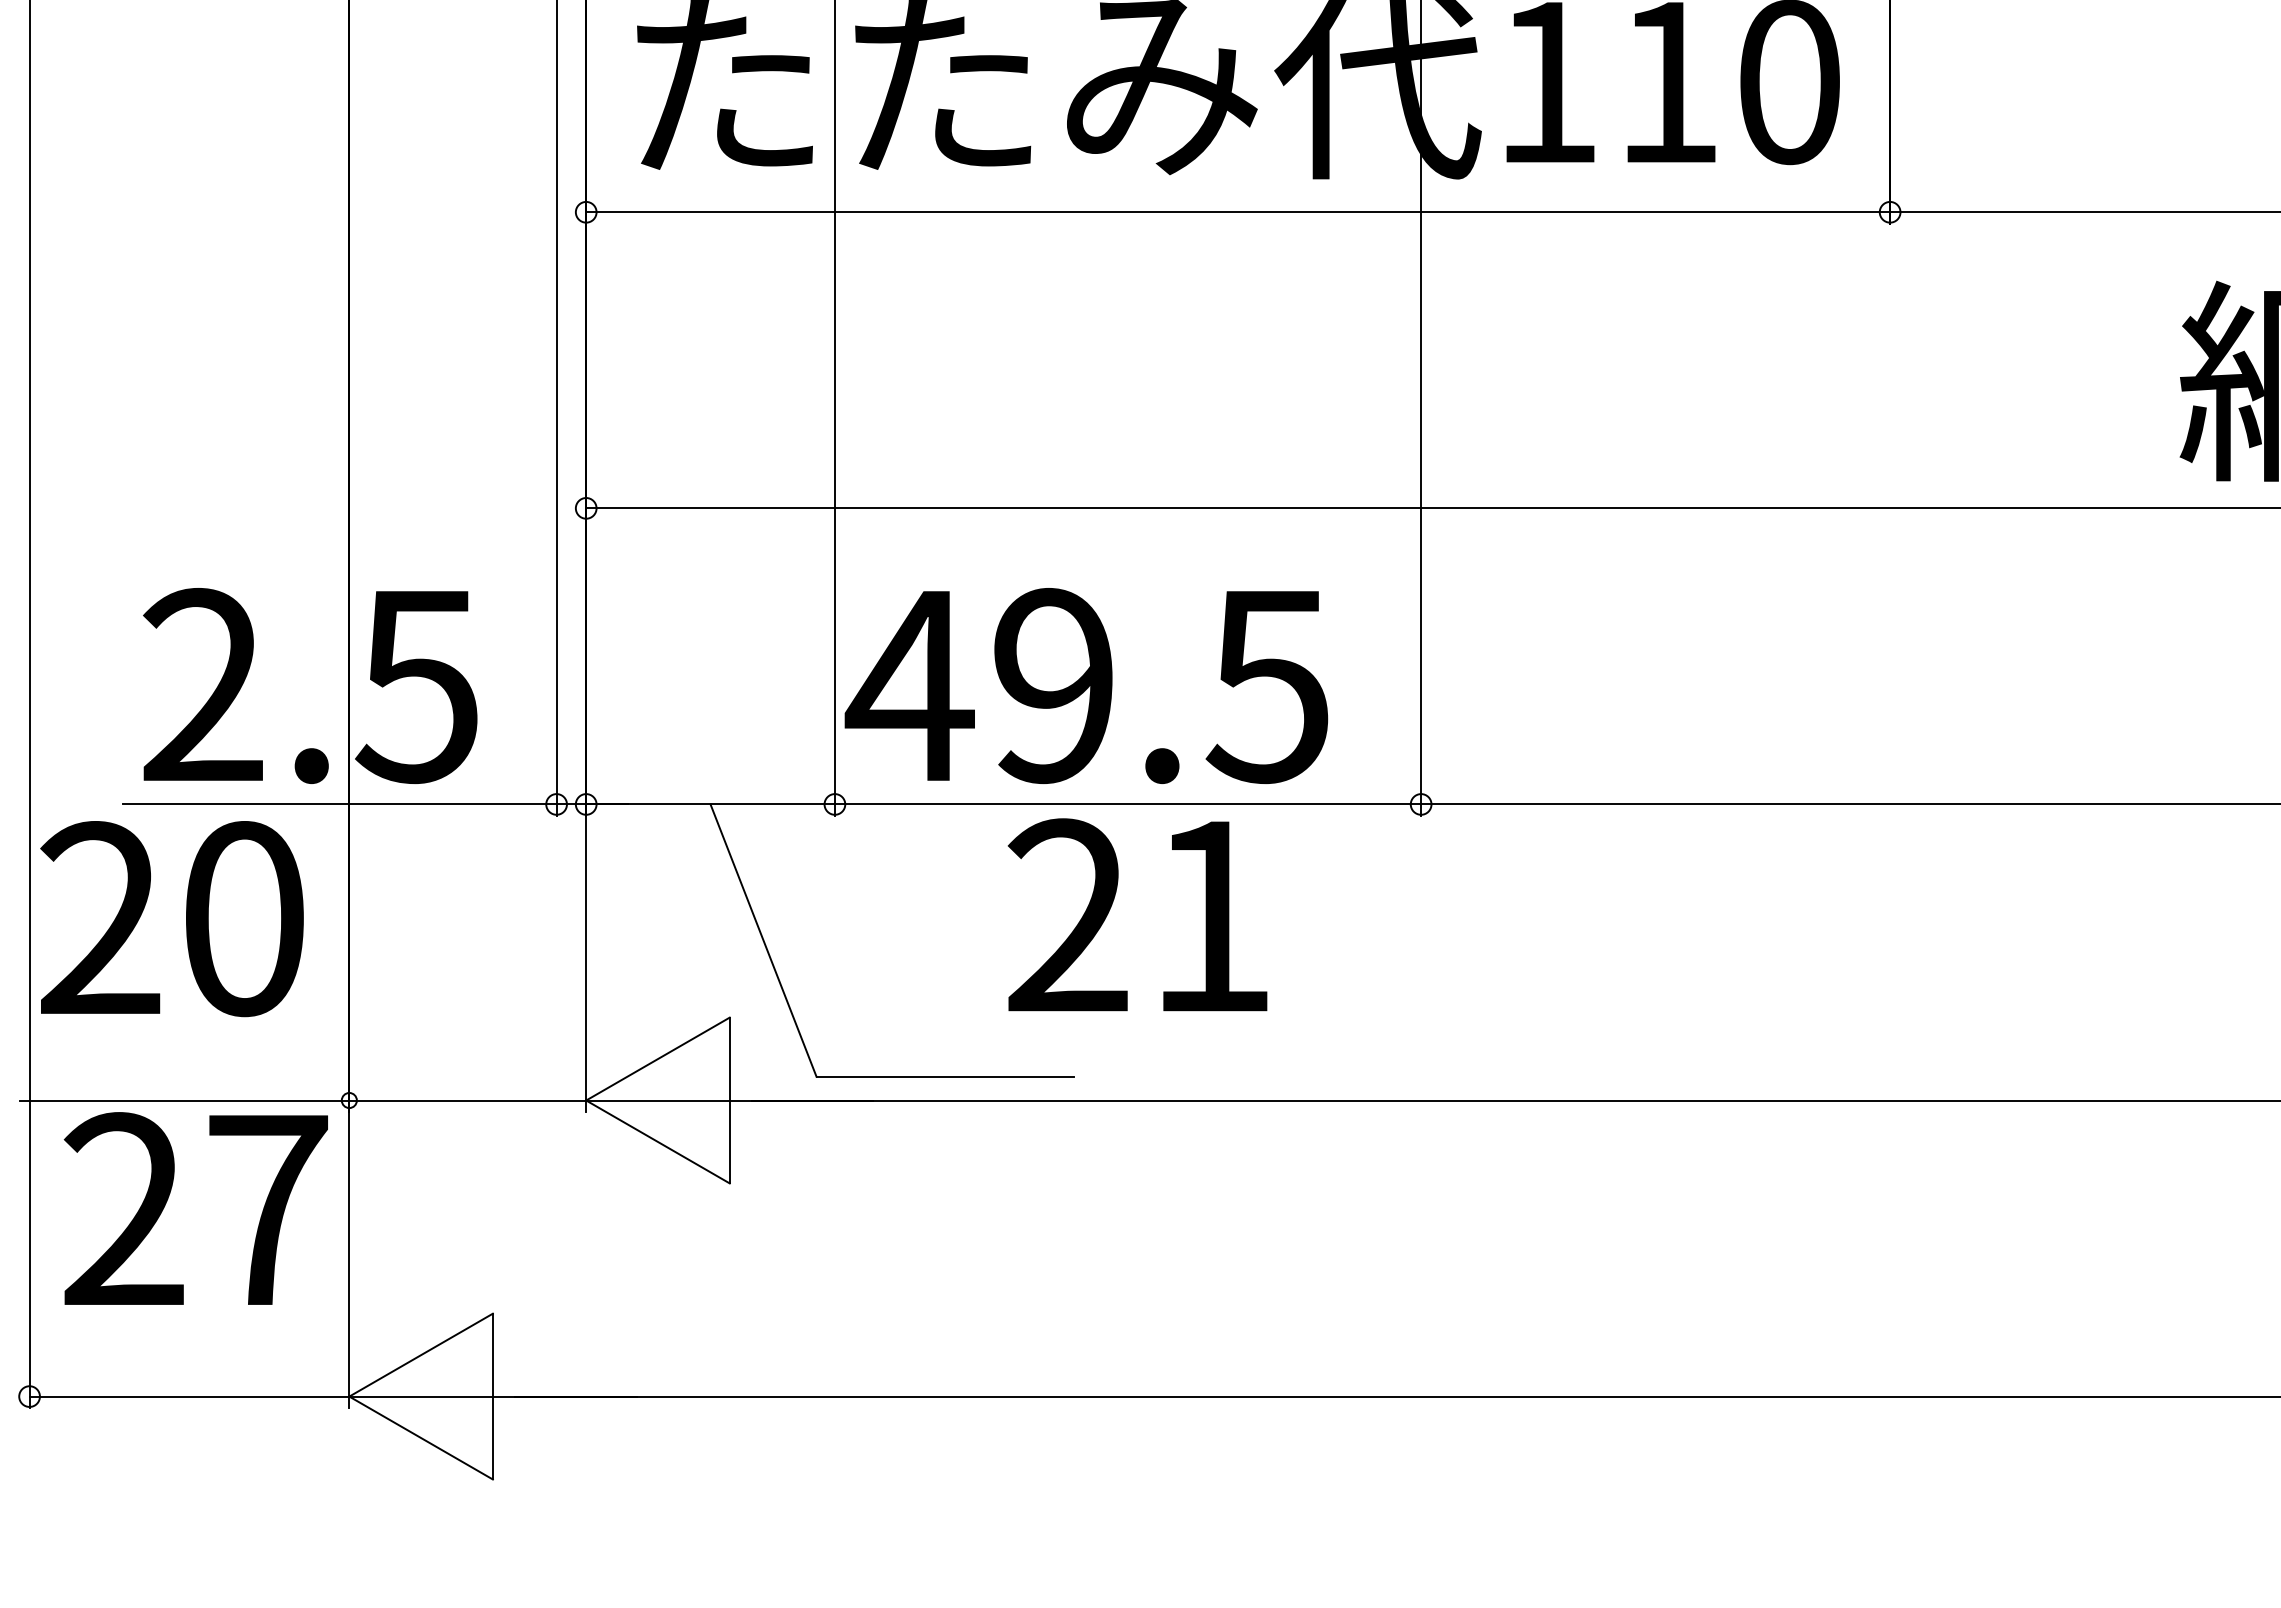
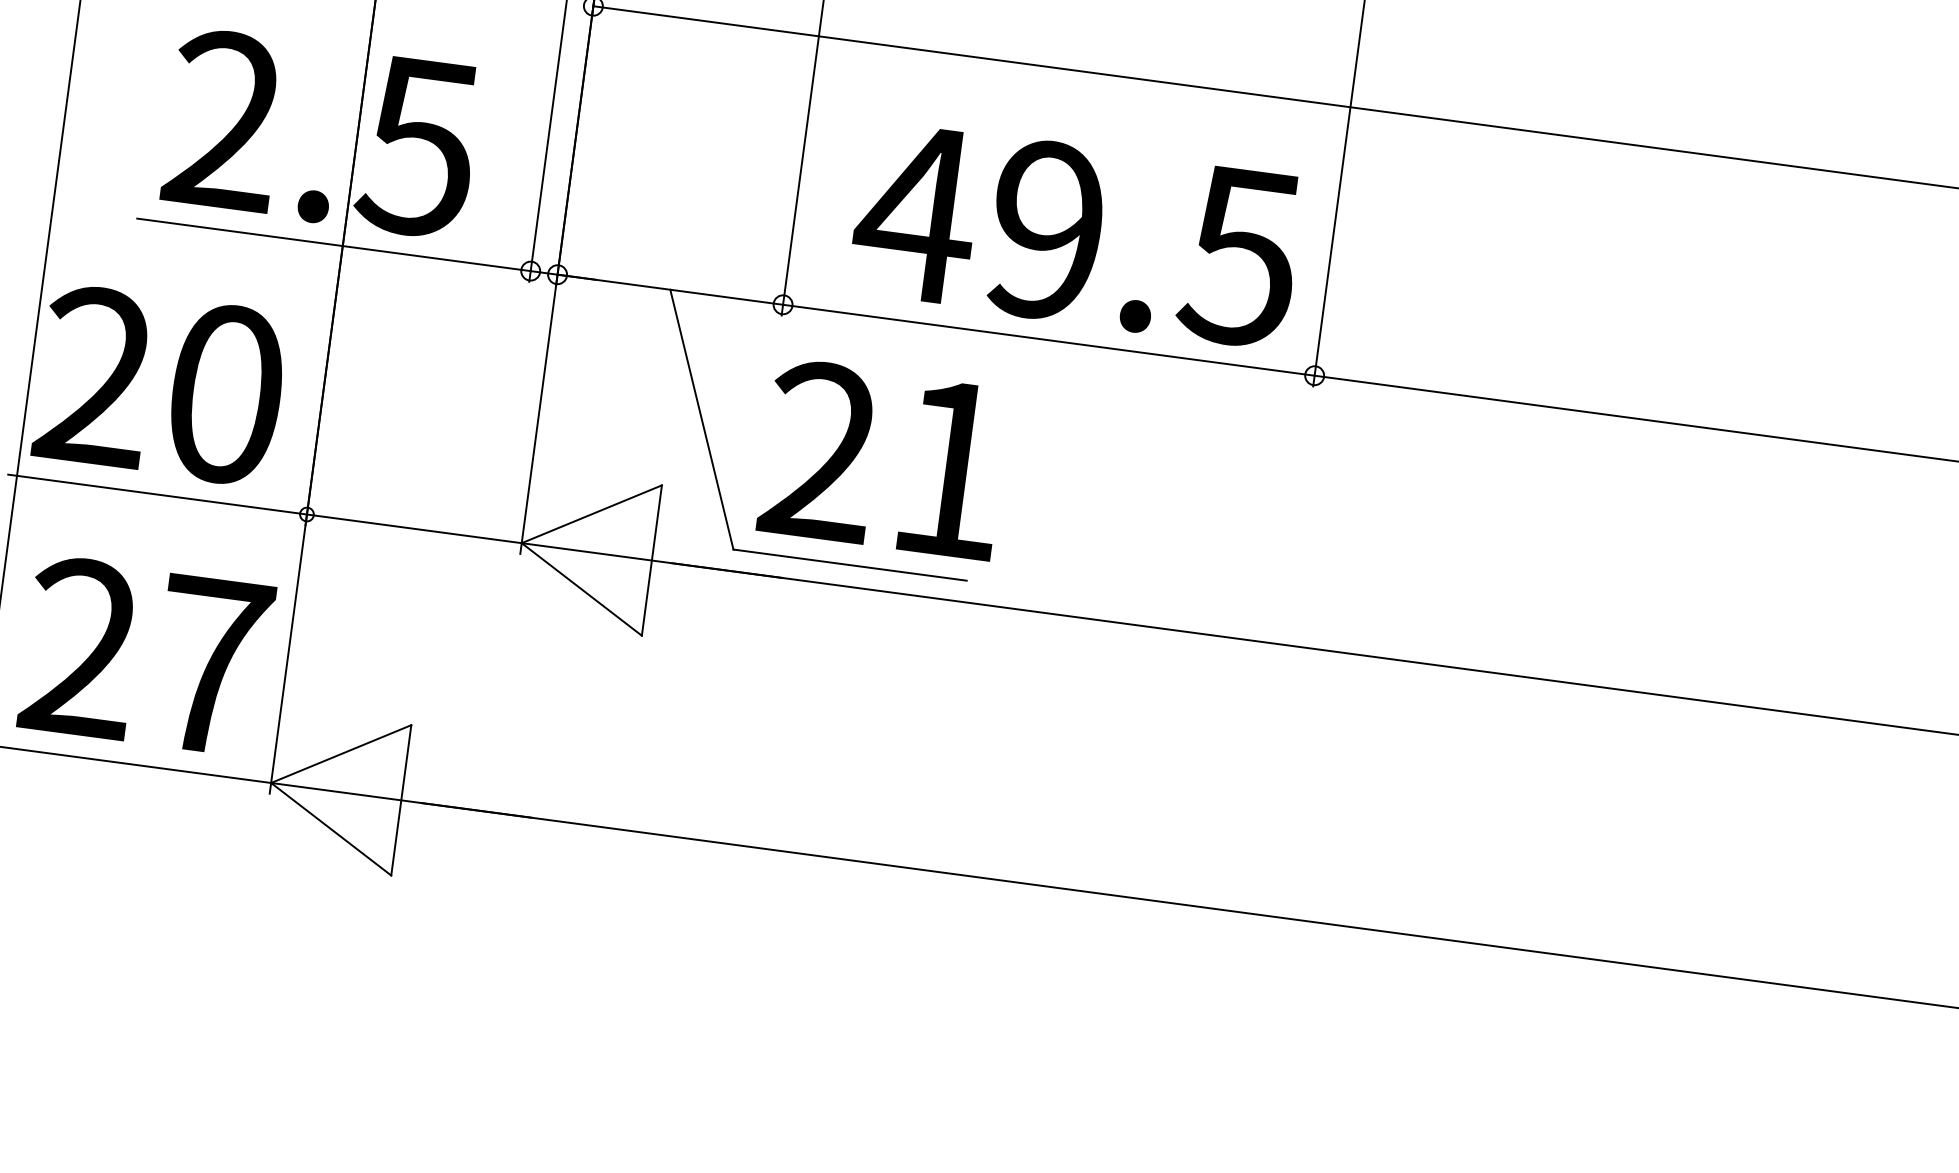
text: (1086, 685) -> (1076, 234), moved
text: (1137, 914) -> (883, 458), moved
text: (171, 919) -> (159, 385), moved
text: (195, 1208) -> (146, 655), moved

